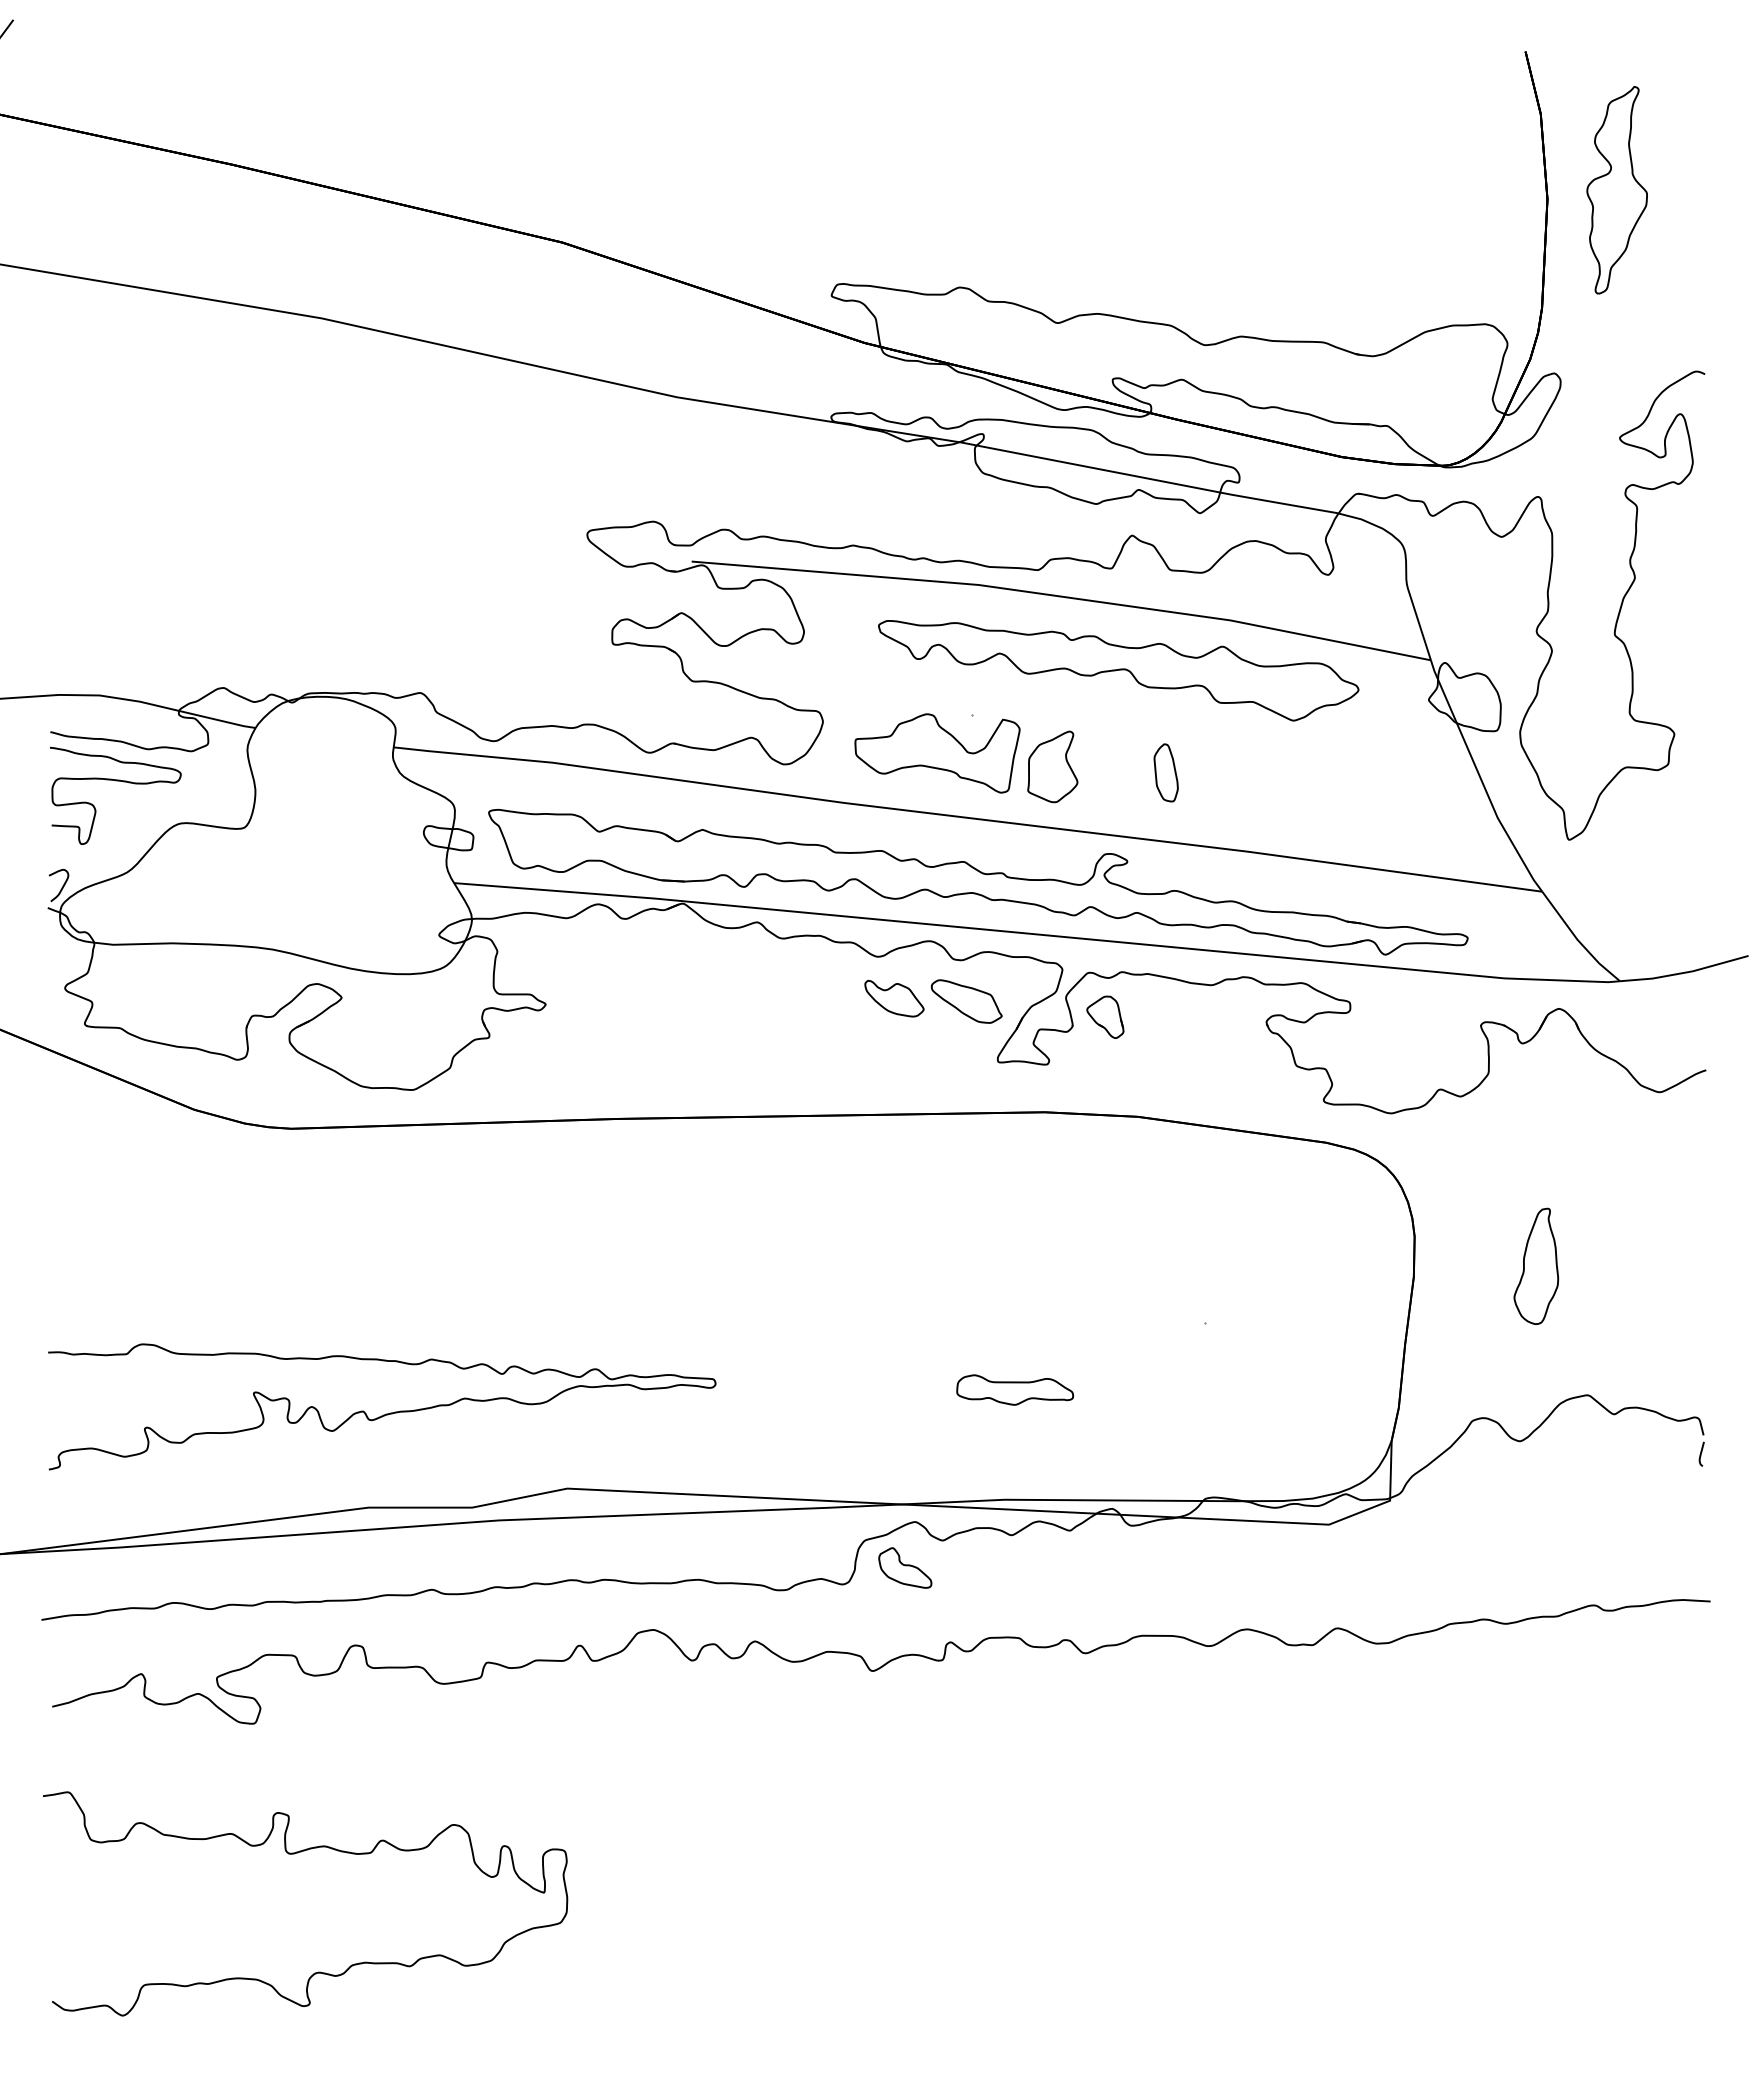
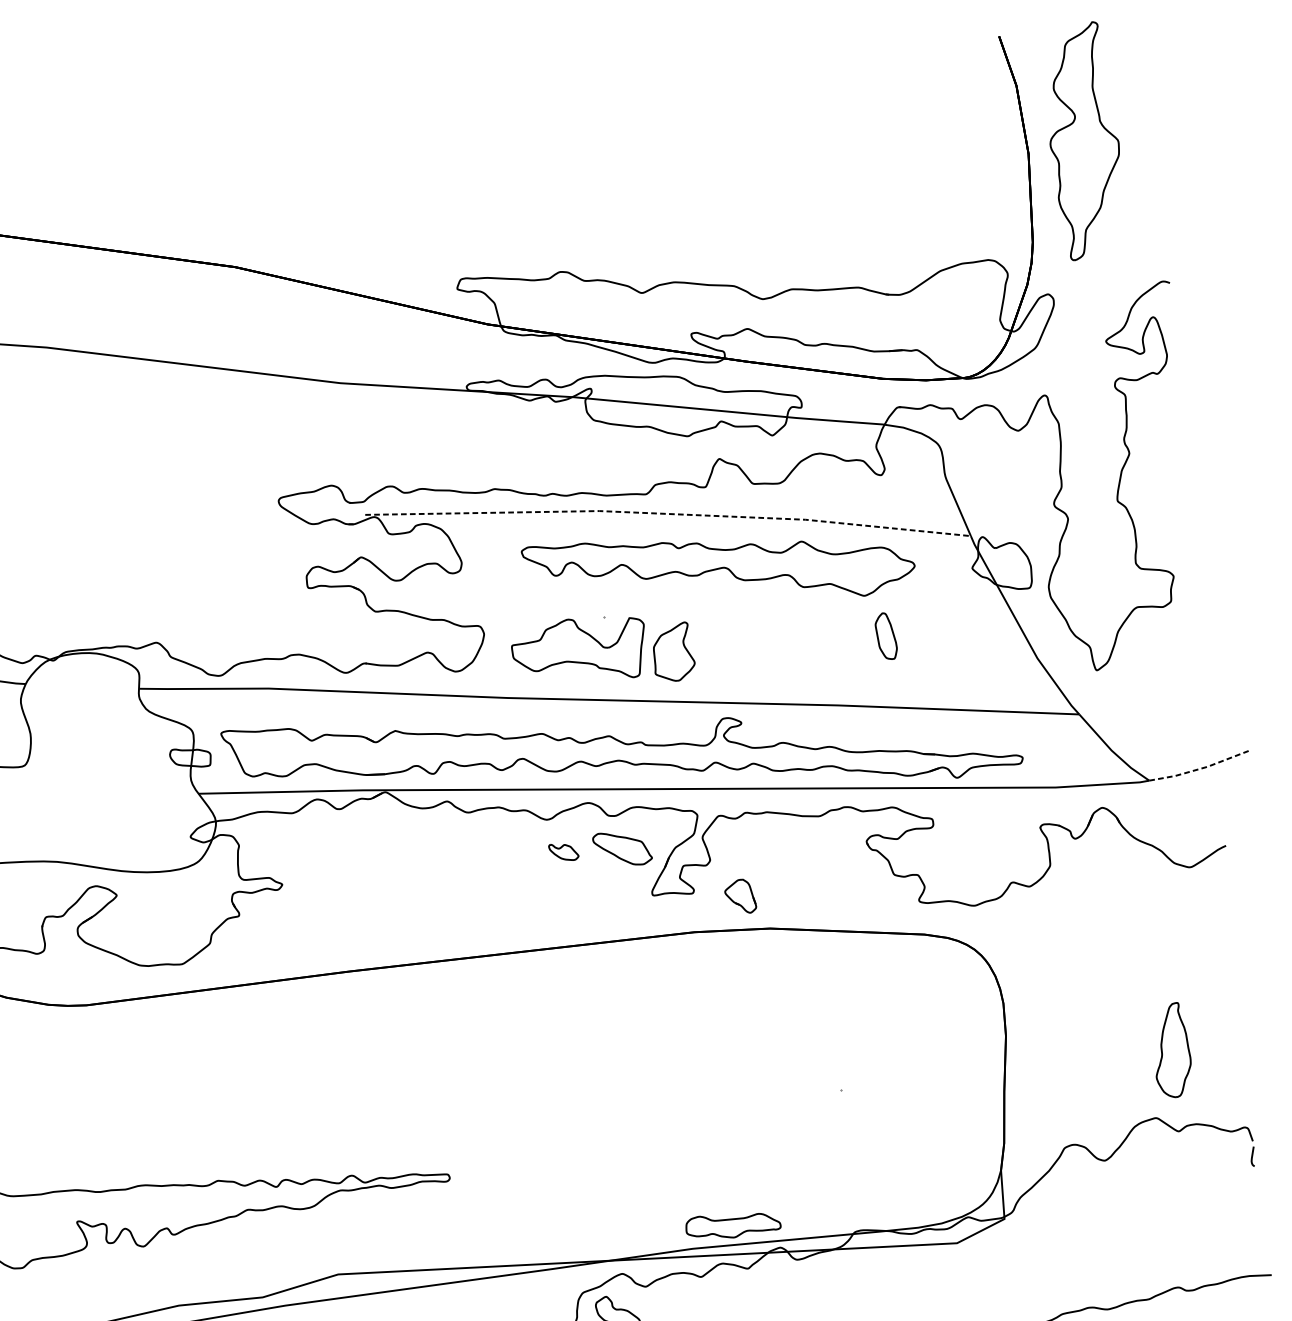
part: (1616, 190) -> (1083, 141), size x1.4
line: (1063, 596) -> (668, 513), solid -> dashed
part: (1165, 772) -> (885, 636), moved
line: (1685, 972) -> (1201, 768), solid -> dashed
part: (894, 998) -> (563, 852), size x0.6
part: (1105, 1016) -> (740, 896), moved
part: (1536, 1265) -> (1171, 1049), moved
part: (1014, 1389) -> (732, 1225), moved

